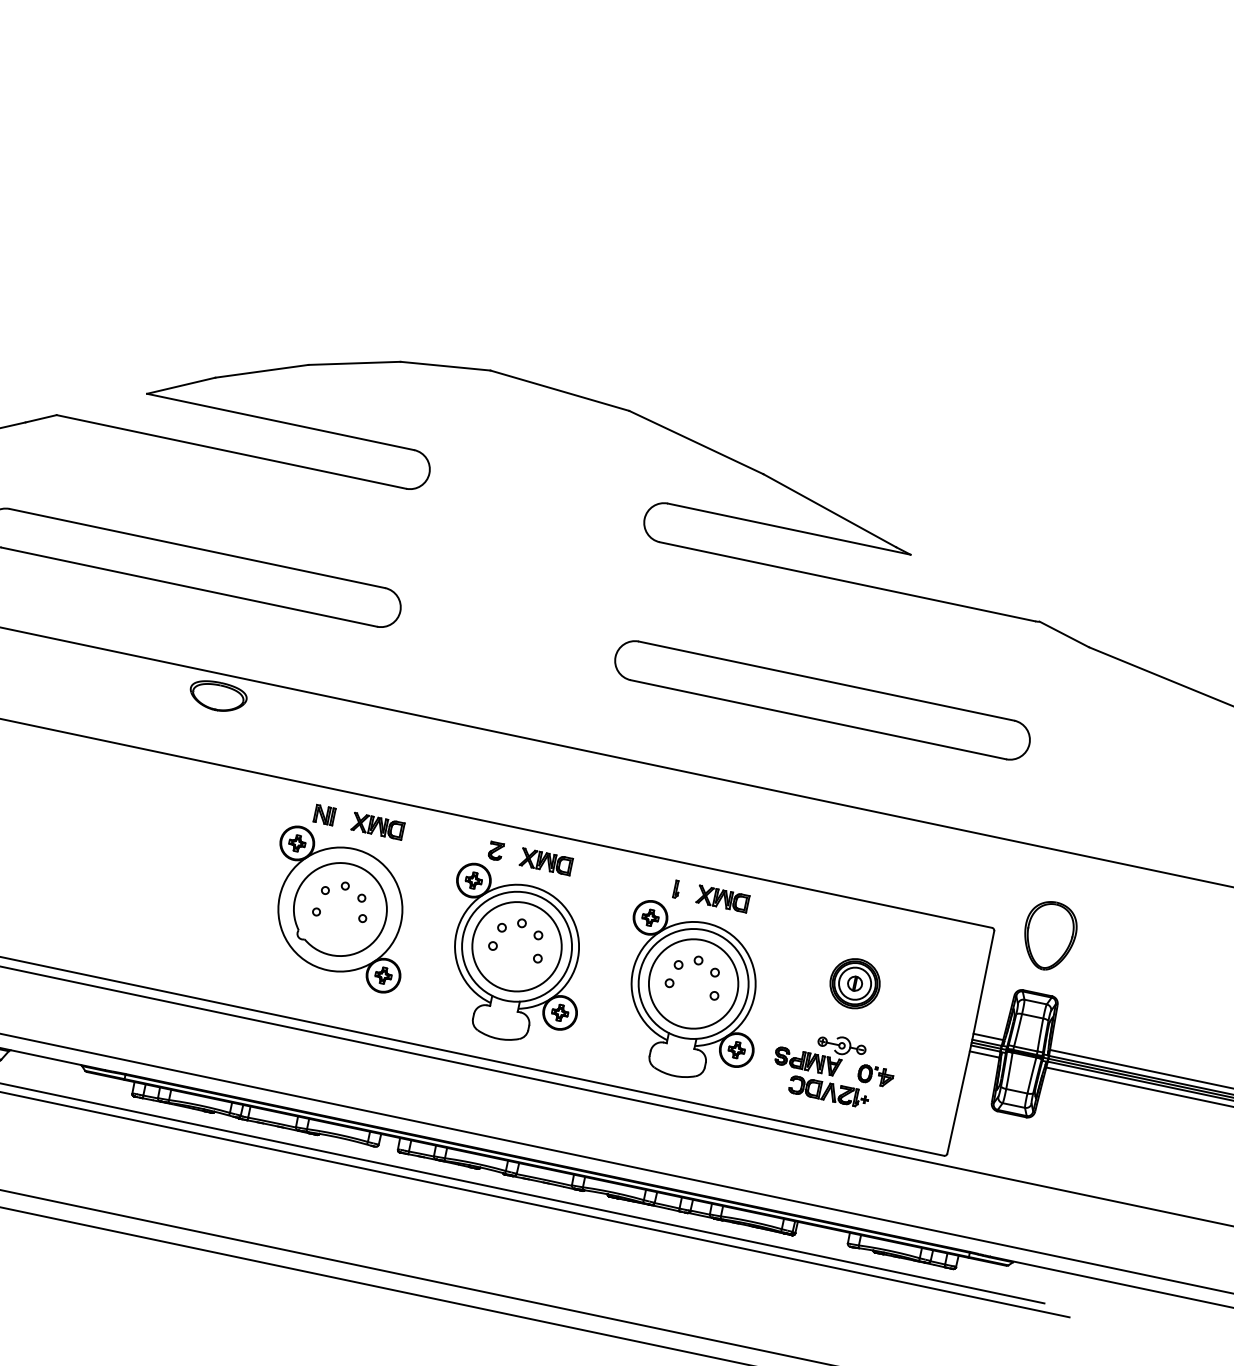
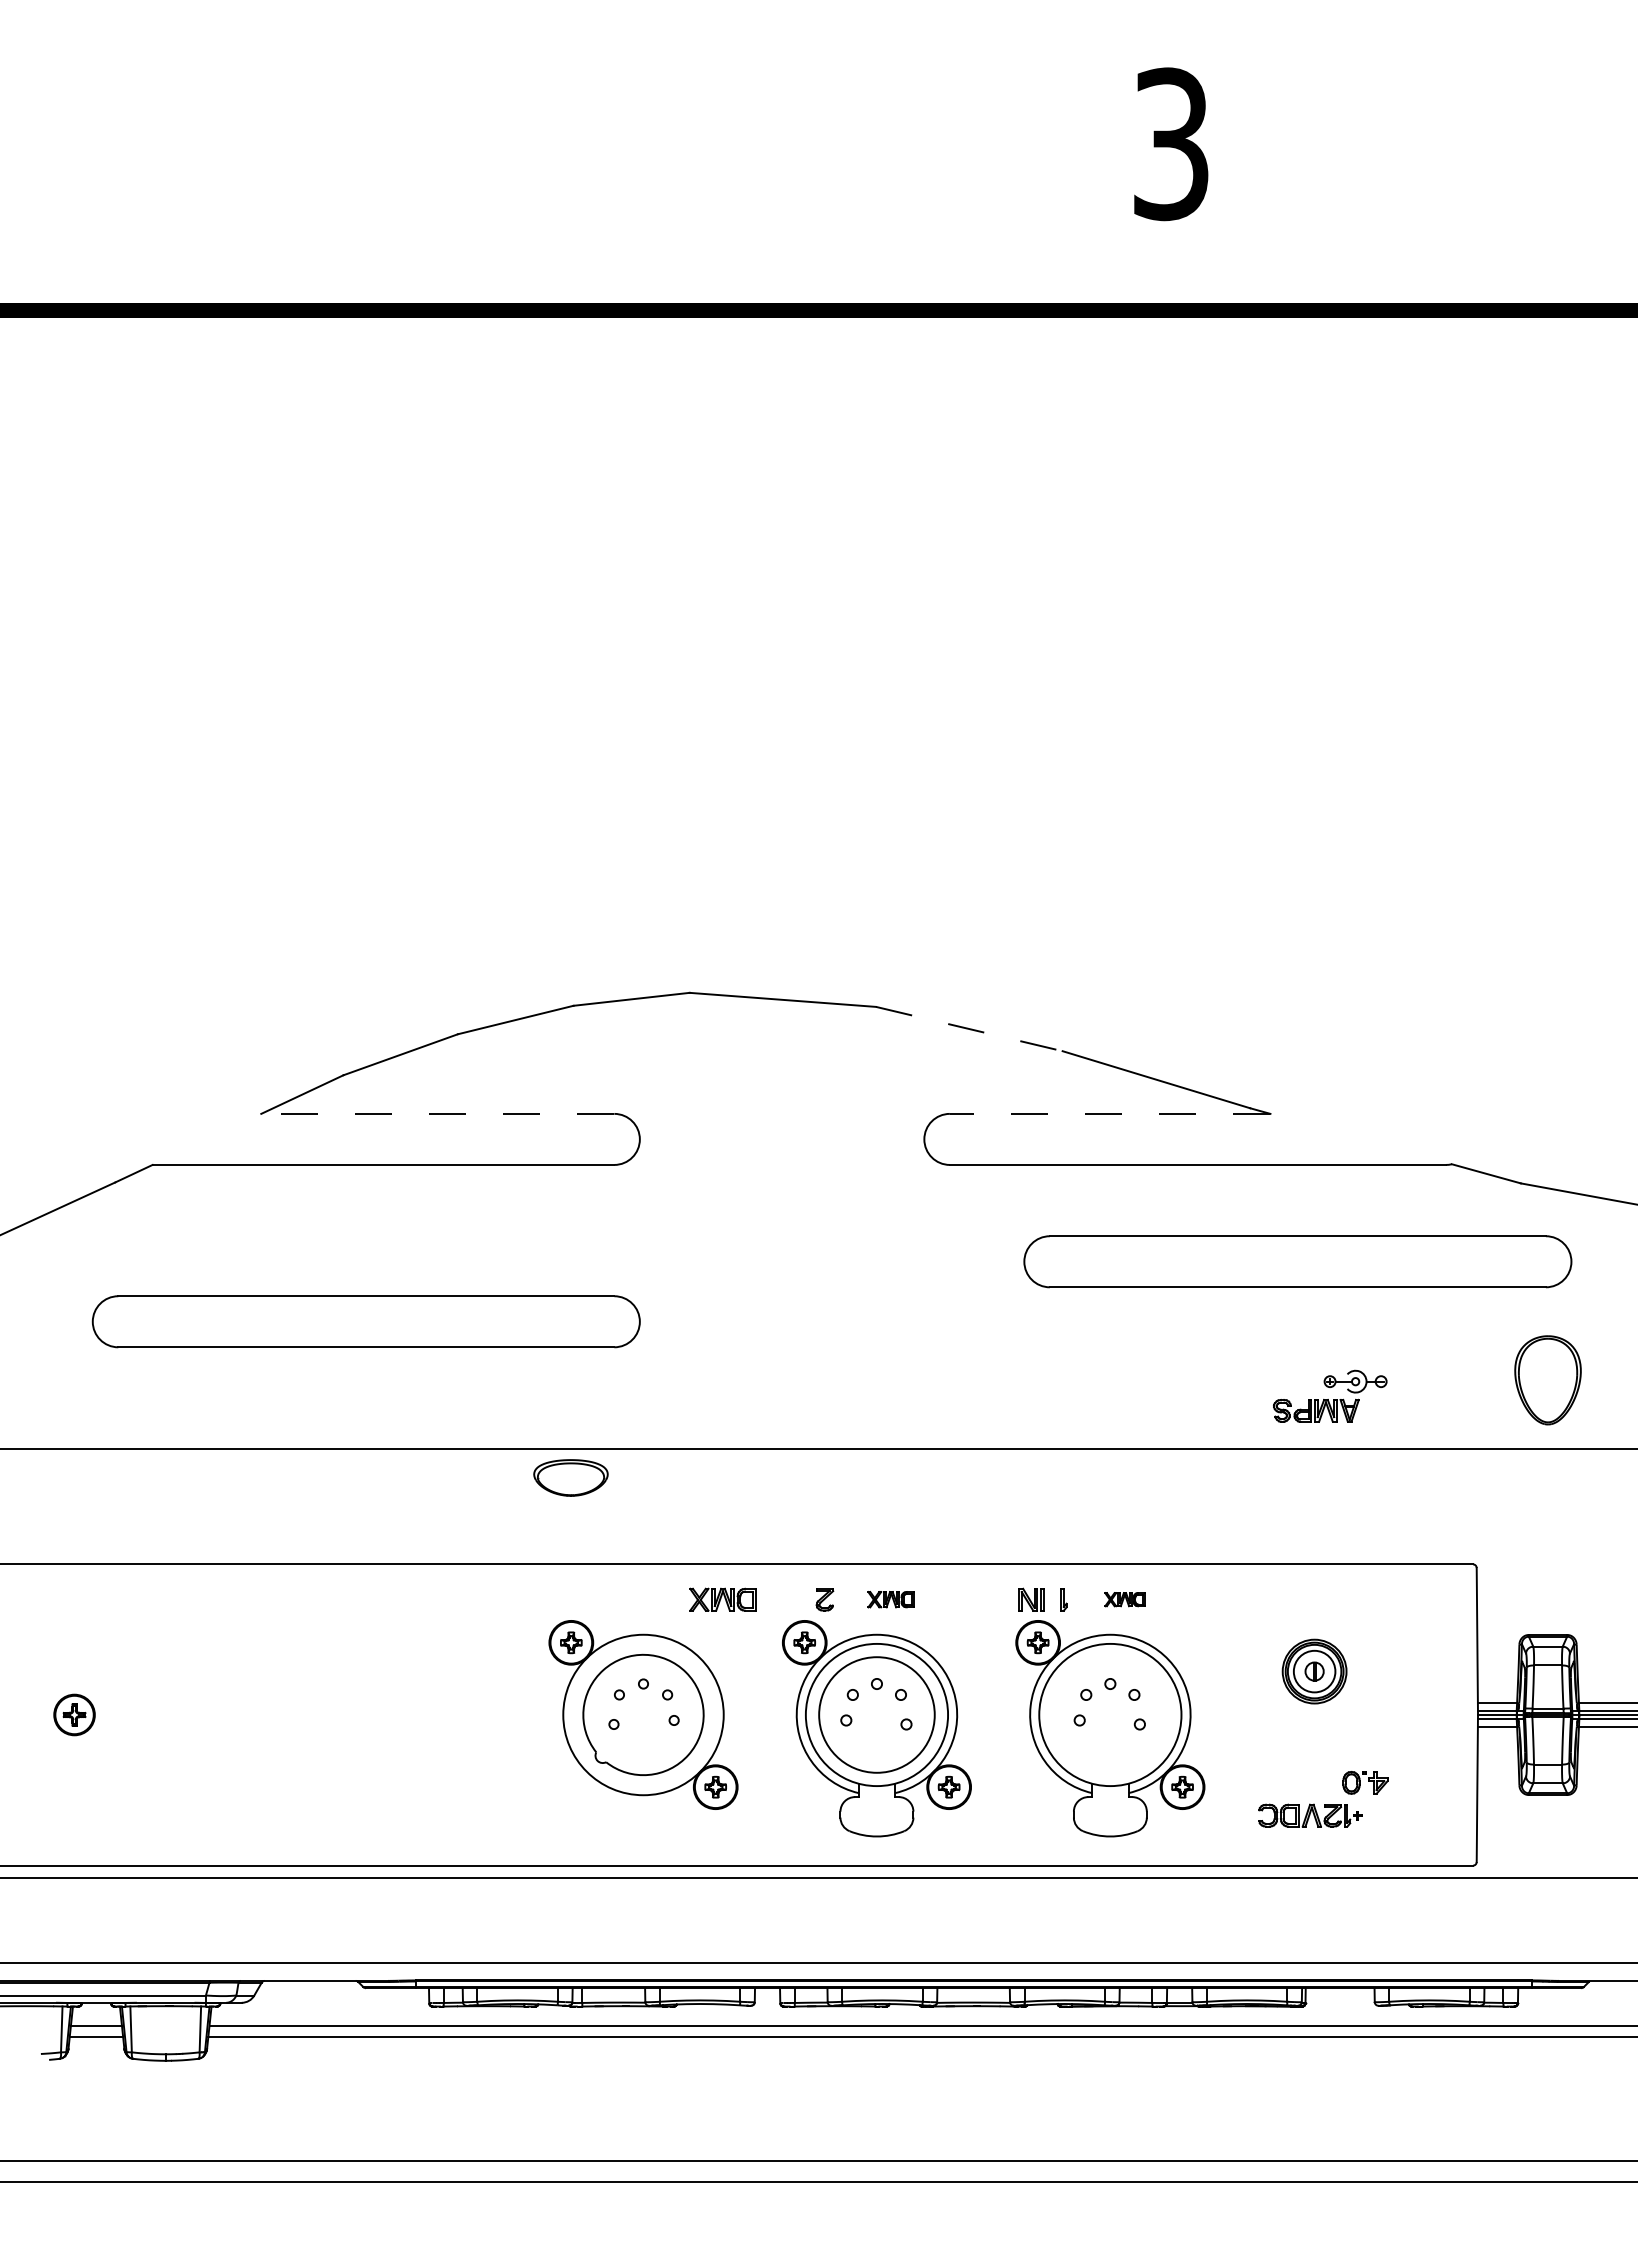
line: (280, 421) -> (437, 1113), solid -> dashed
line: (696, 442) -> (969, 1029), solid -> dashed
line: (788, 528) -> (1109, 1113), solid -> dashed
part: (217, 696) -> (570, 1477), moved
part: (822, 700) -> (1297, 1261), moved
part: (324, 814) -> (1031, 1599), moved
part: (377, 826) -> (722, 1599), moved
part: (545, 861) -> (890, 1599), size x0.7
part: (722, 898) -> (1124, 1599), size x0.6
part: (1049, 936) -> (1547, 1380), moved
circle: (693, 983) -> (1110, 1714), removed
part: (820, 1052) -> (1330, 1395), moved

